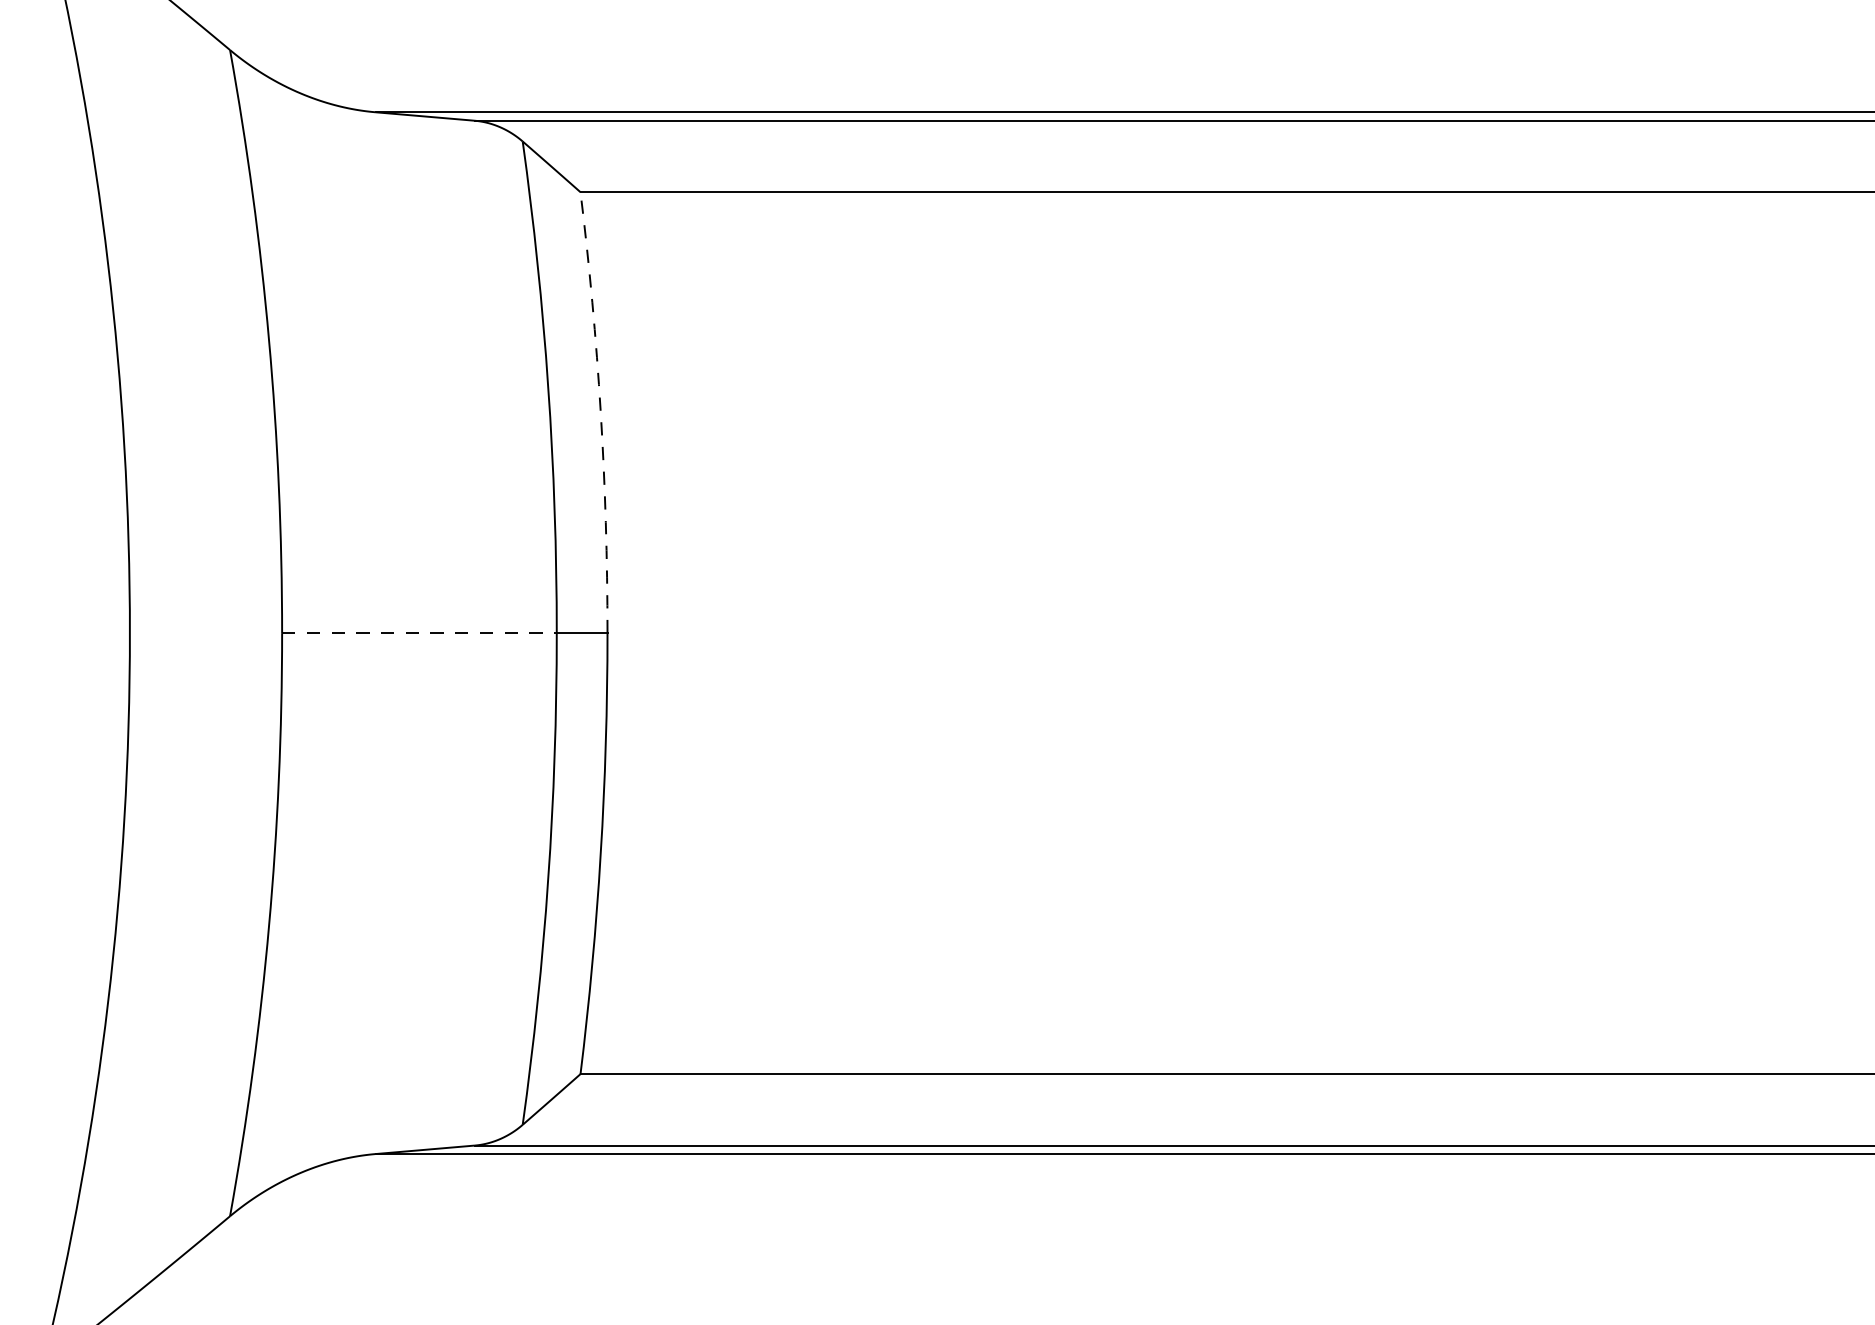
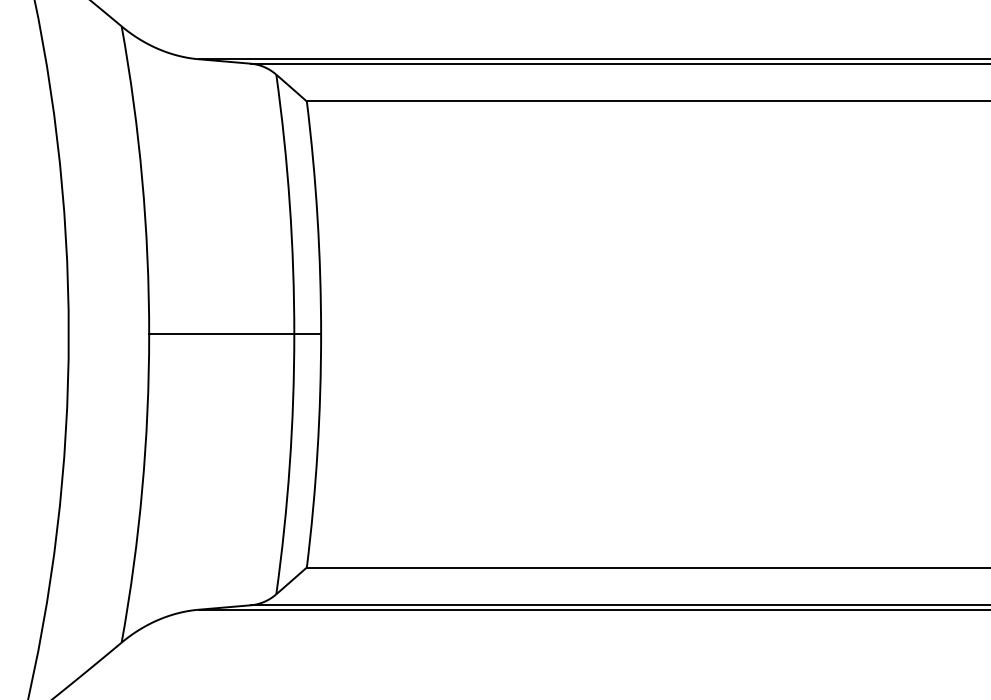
arc: (600, 411) -> (317, 217), dashed -> solid
line: (418, 633) -> (221, 334), dashed -> solid

